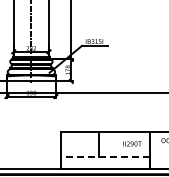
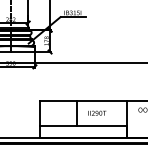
text: (132, 143) -> (97, 112), moved
line: (105, 156) -> (83, 125), dashed -> solid

